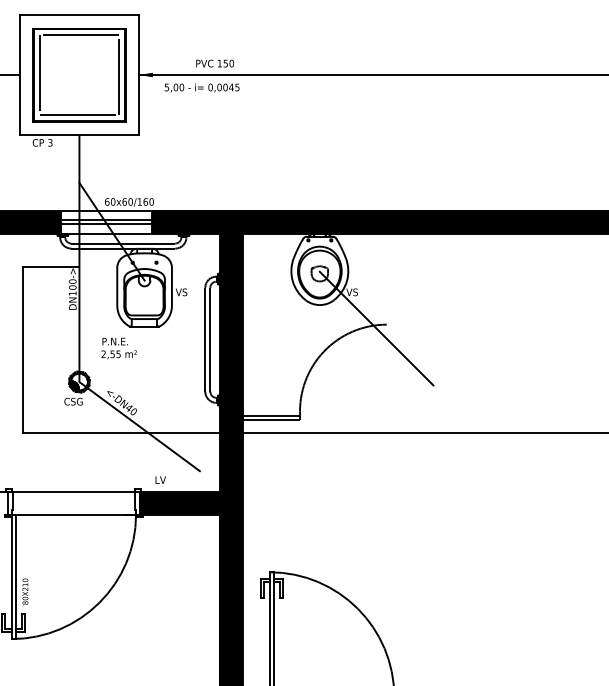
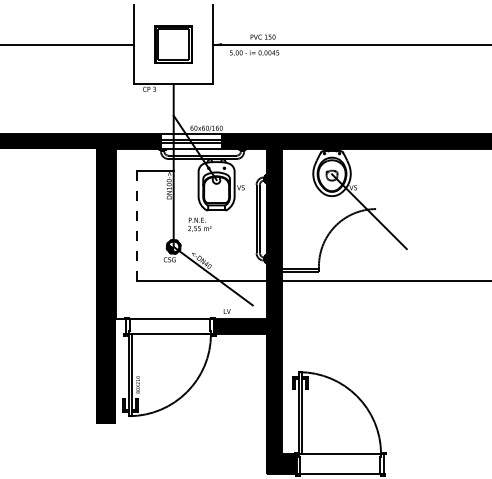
line: (79, 15) -> (173, 5), removed
part: (79, 74) -> (173, 44), size x0.6
line: (22, 349) -> (136, 225), solid -> dashed

